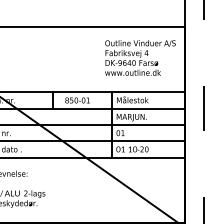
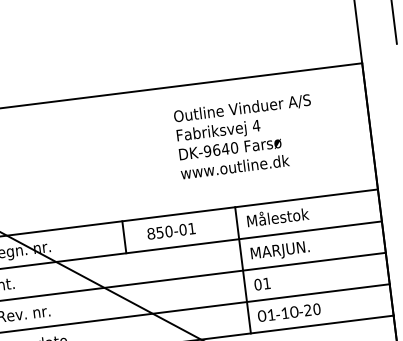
text: (140, 57) -> (245, 135), moved

